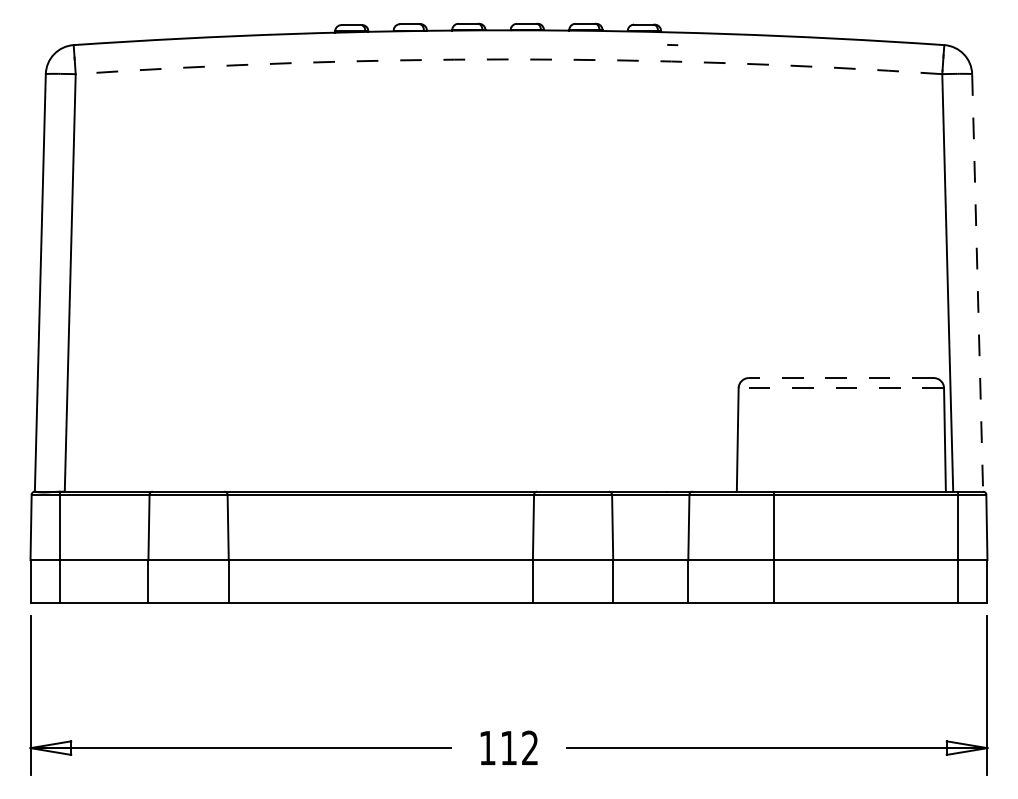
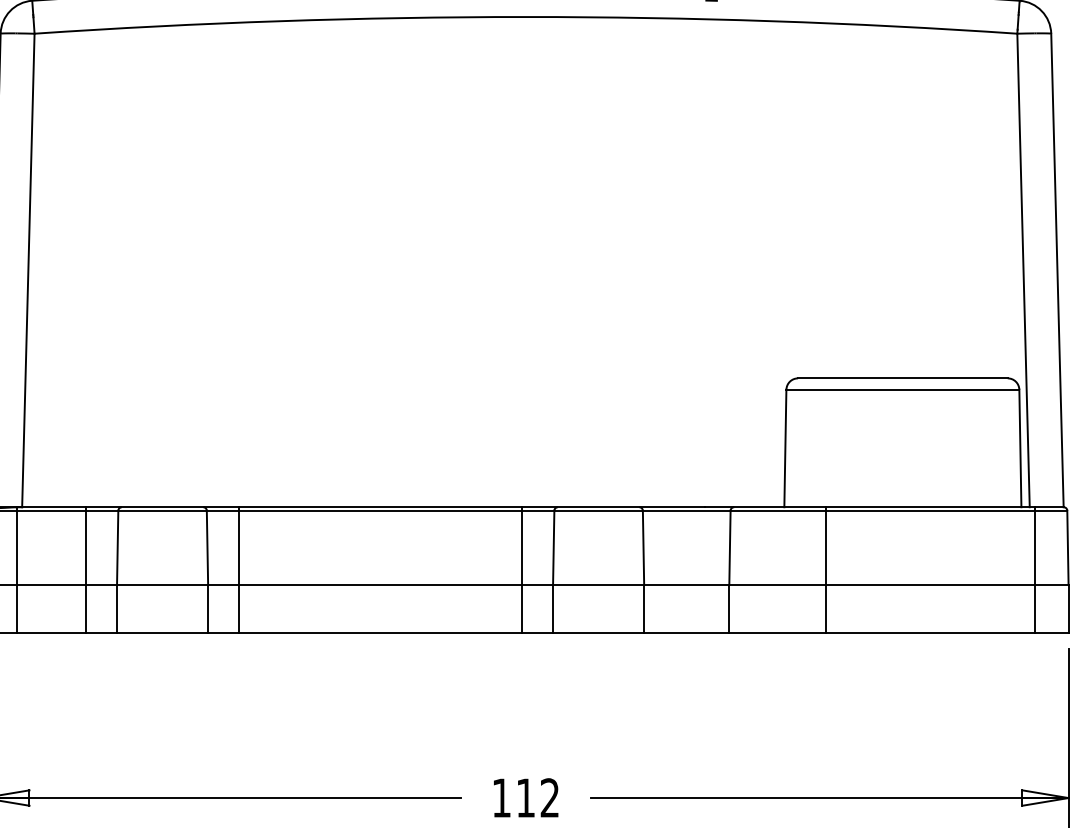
arc: (509, 59) -> (526, 17), dashed -> solid
line: (977, 282) -> (1057, 269), dashed -> solid
line: (840, 378) -> (901, 378), dashed -> solid
line: (841, 388) -> (903, 390), dashed -> solid
line: (120, 546) -> (85, 569), added
line: (256, 546) -> (239, 569), added
line: (505, 546) -> (521, 569), added

